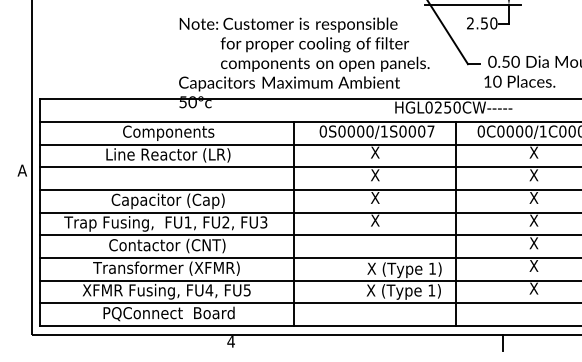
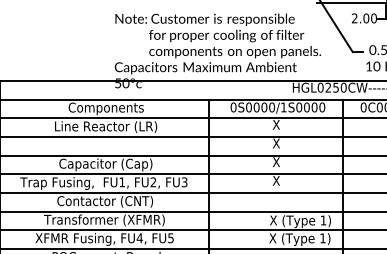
text: (484, 23) -> (366, 18), 2.50 -> 2.00
text: (430, 131) -> (321, 107), 0S0000/1S0007 -> 0S0000/1S0000

